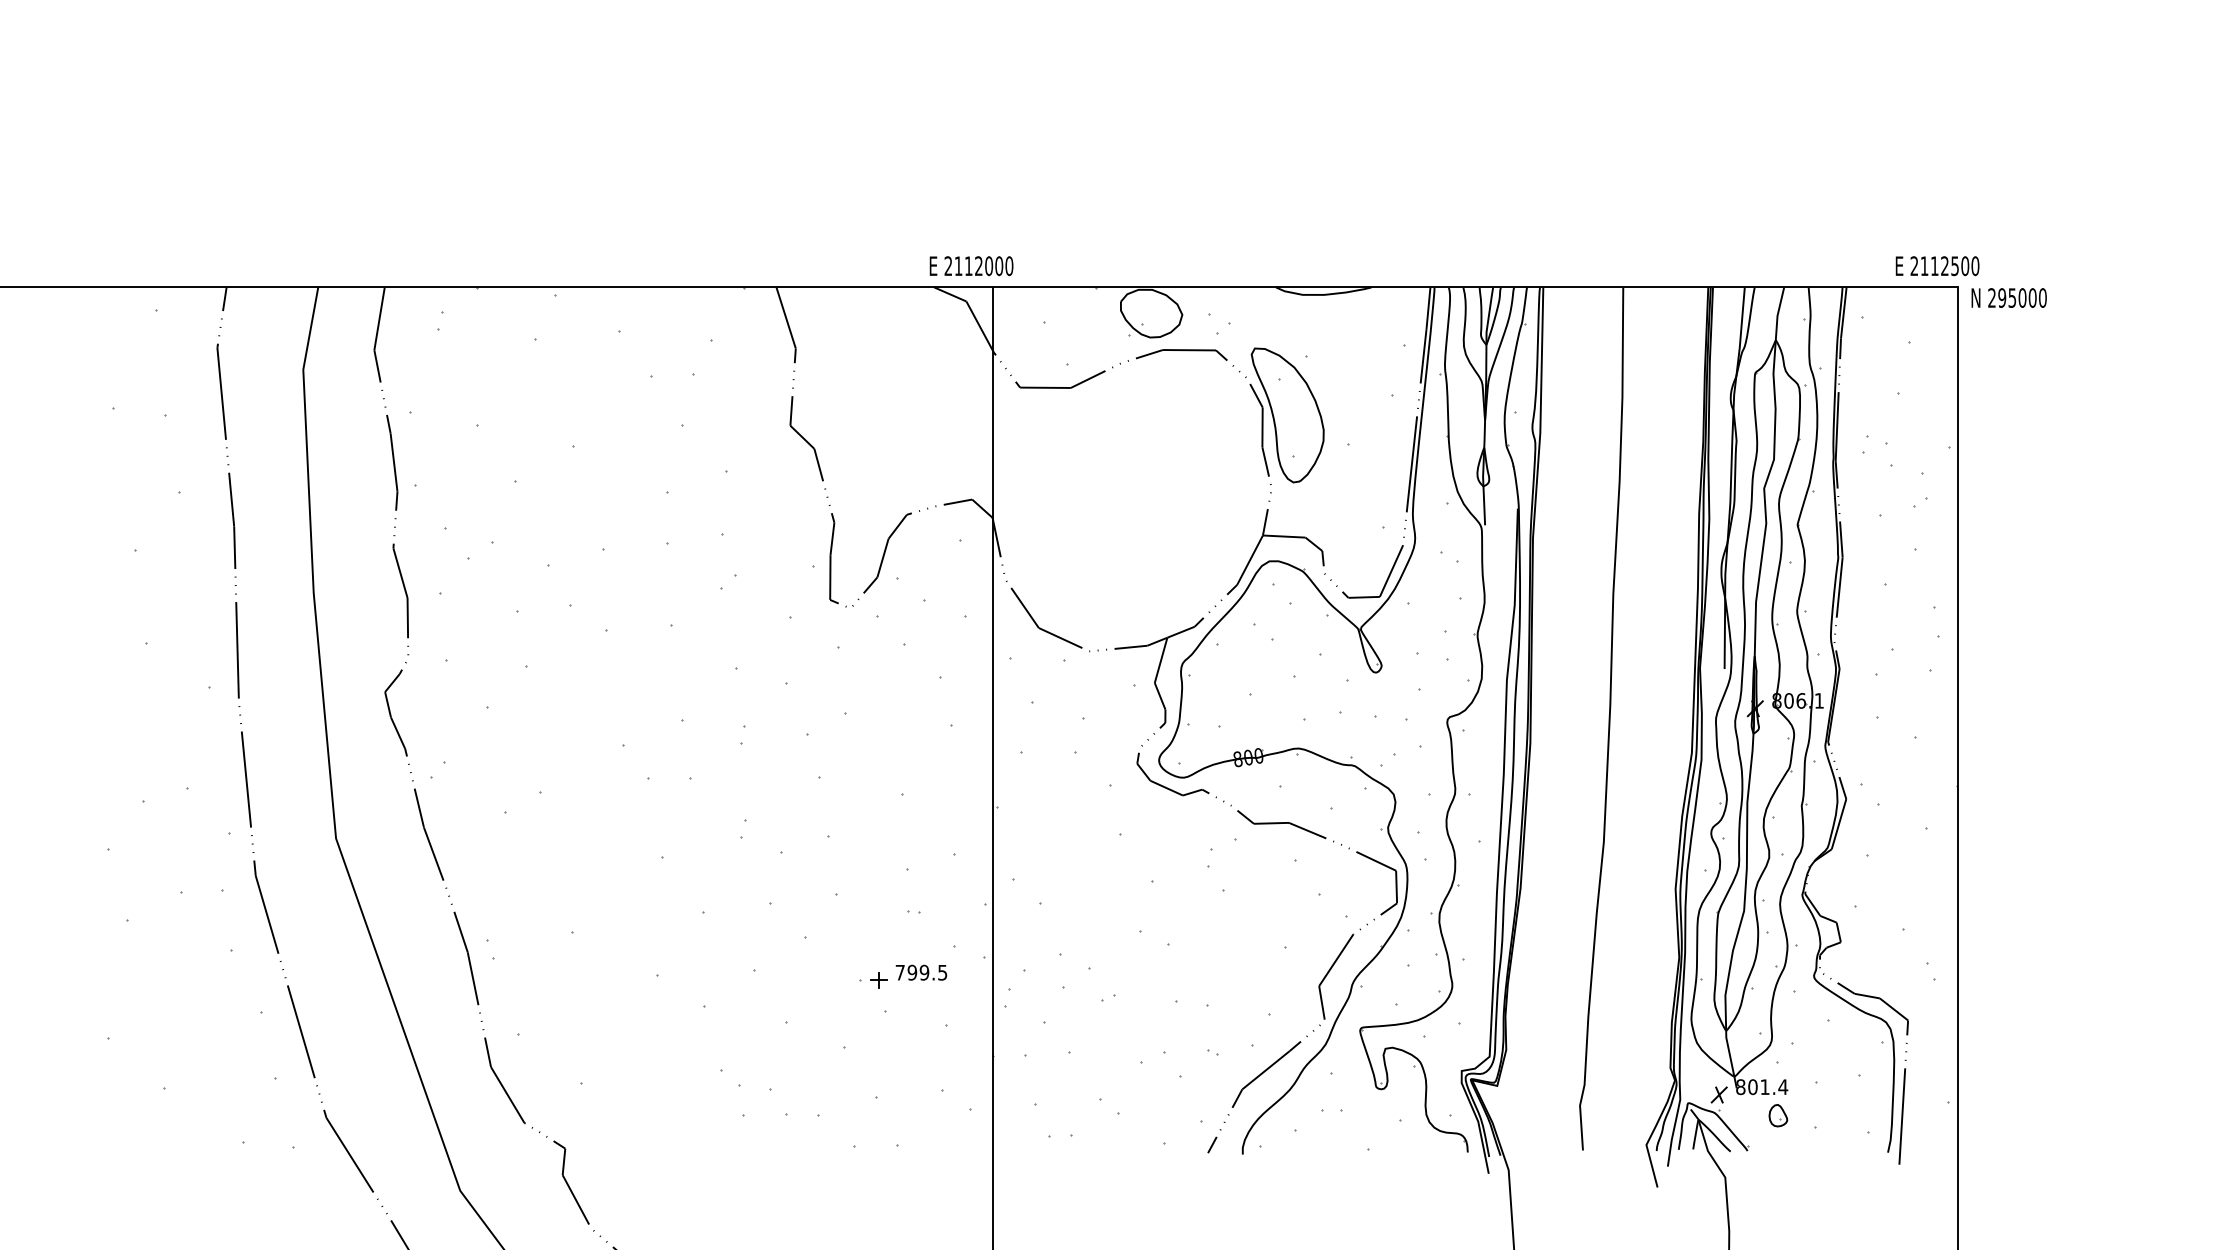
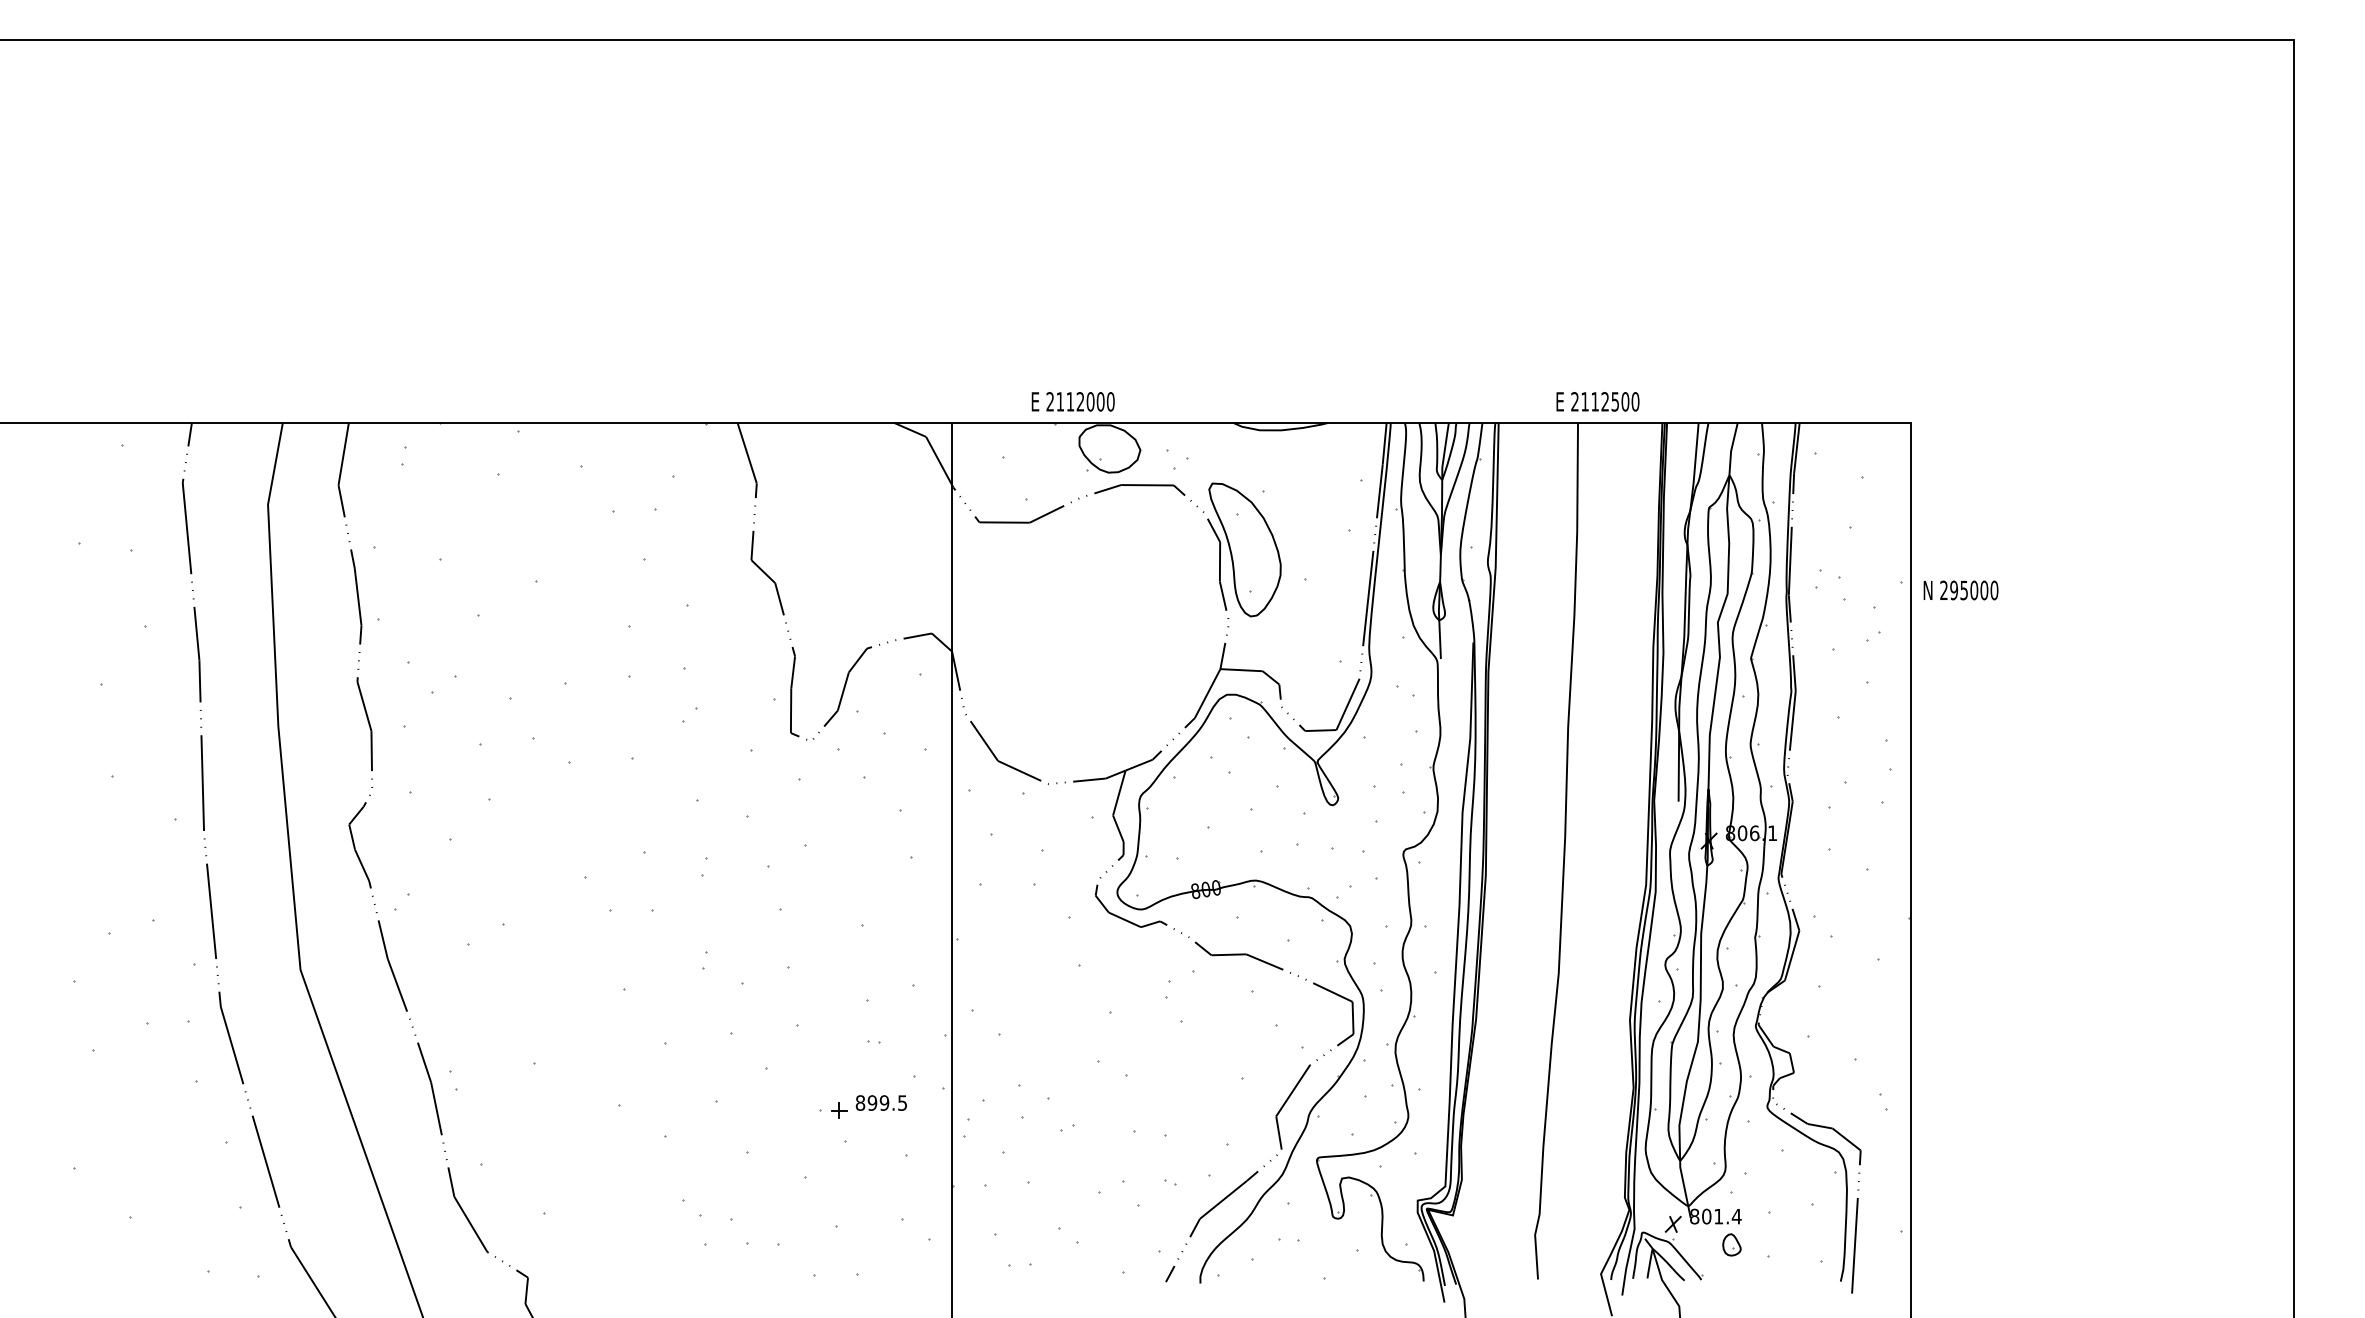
text: (970, 265) -> (1072, 401), moved
text: (1937, 265) -> (1597, 401), moved
text: (2008, 298) -> (1960, 590), moved
text: (900, 972) -> (860, 1102), 799.5 -> 899.5

